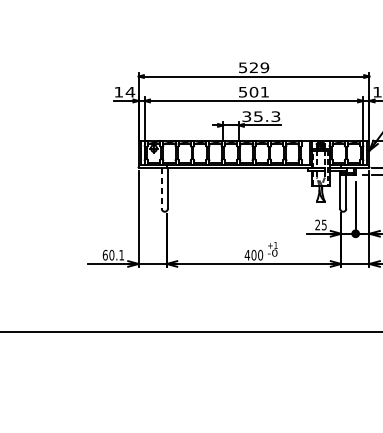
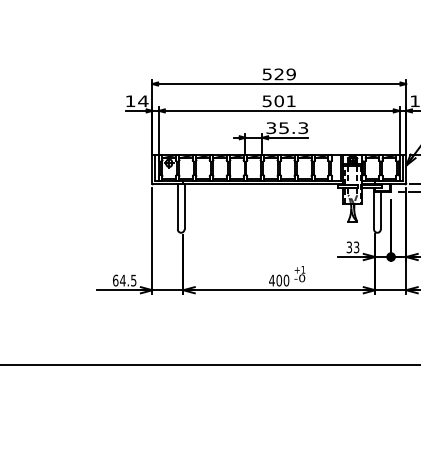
line: (161, 187) -> (177, 206), dashed -> solid
text: (320, 225) -> (352, 247), 25 -> 33
text: (116, 255) -> (128, 280), 60.1 -> 64.5

